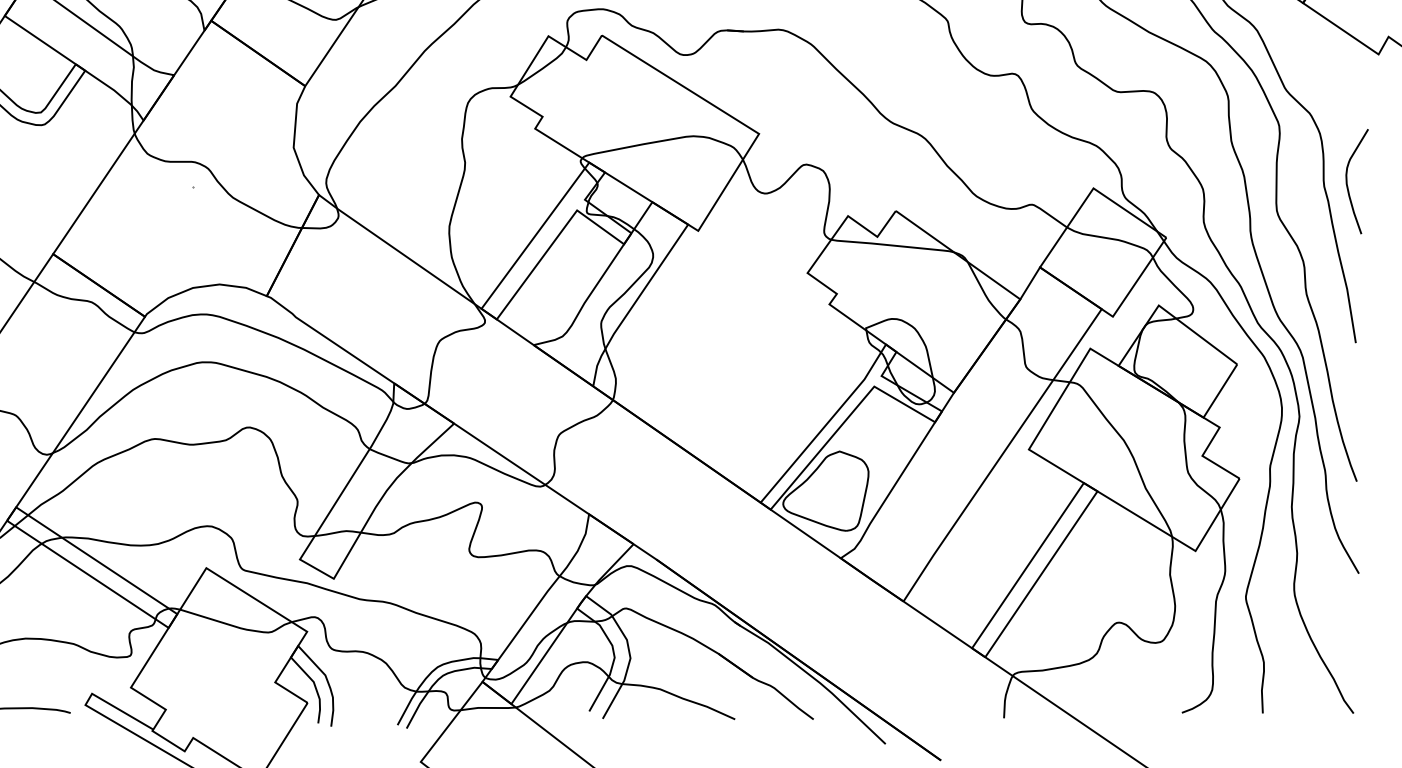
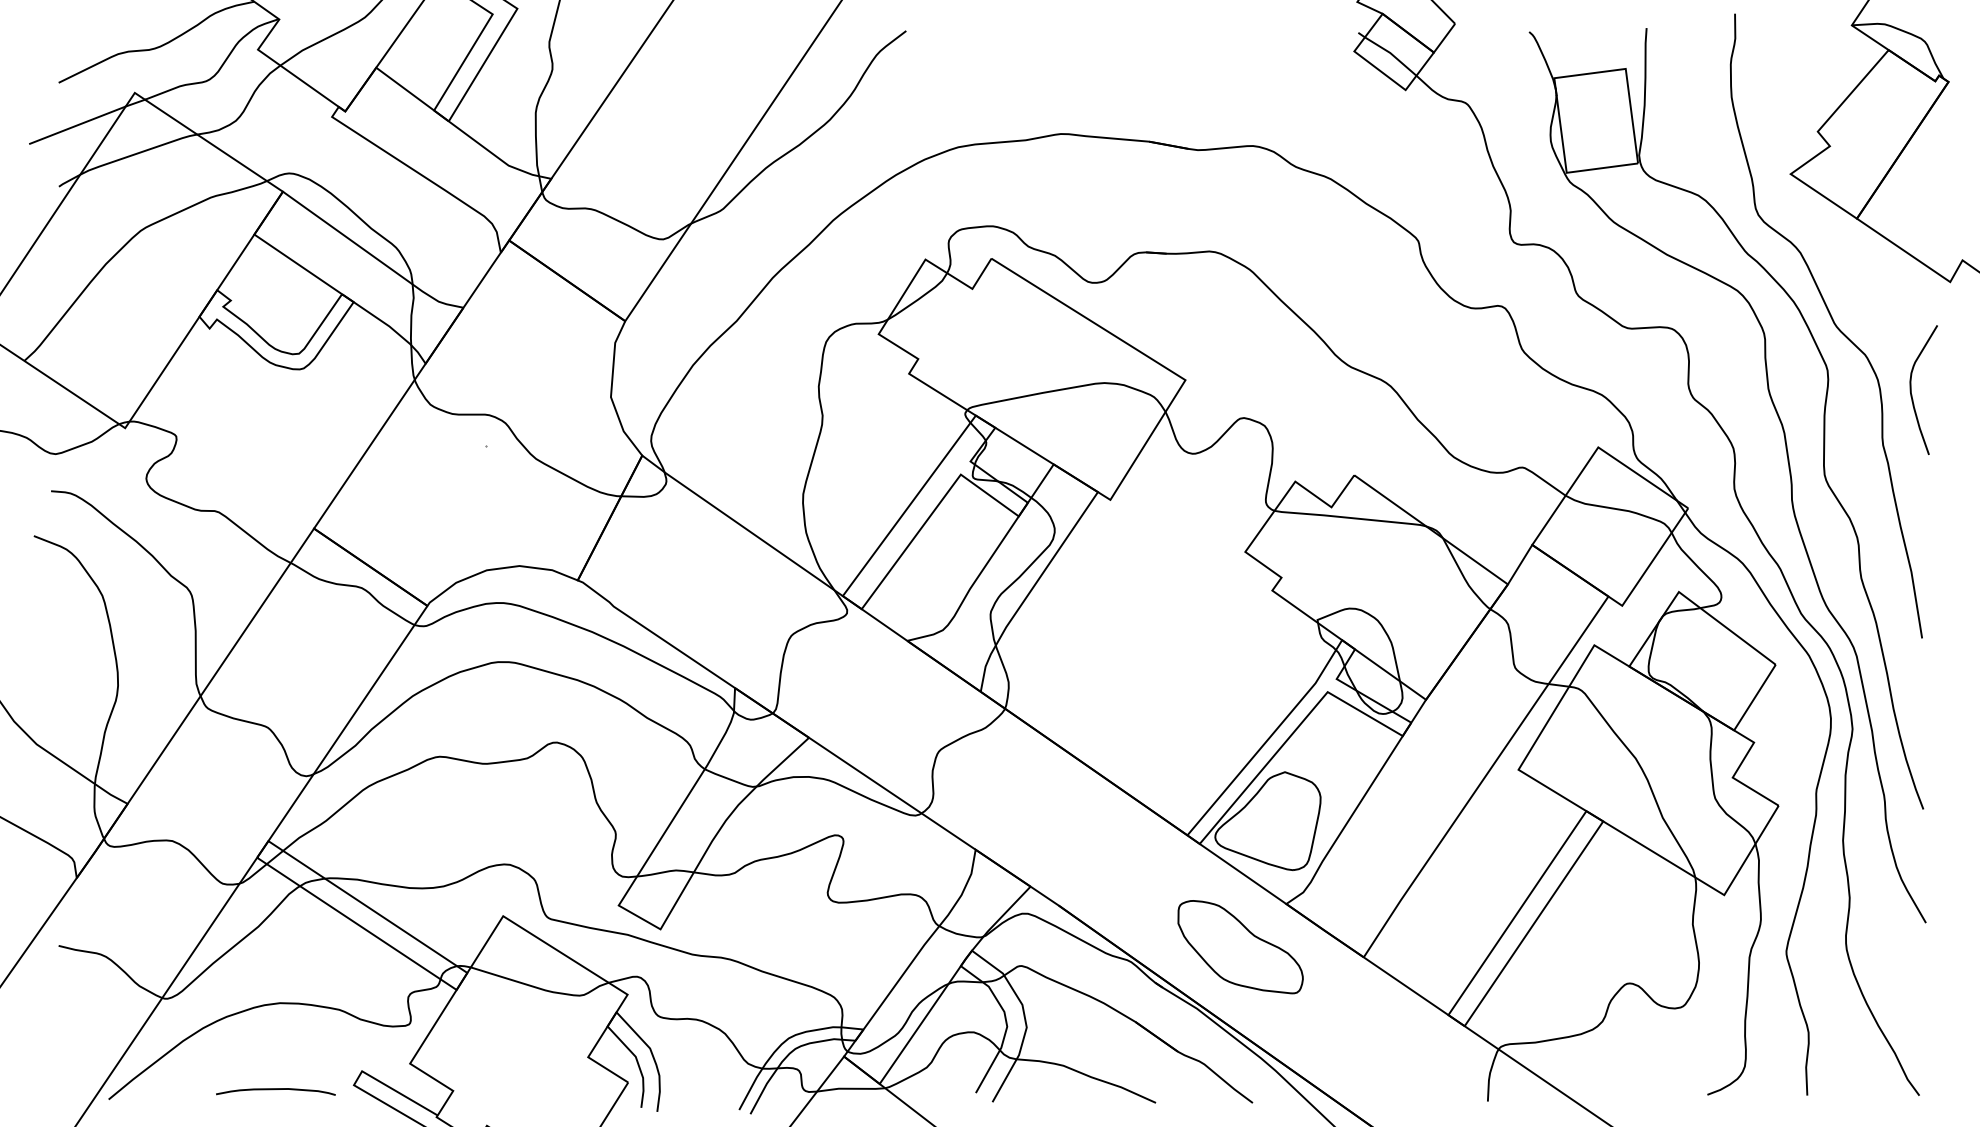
curve: (1347, 181) -> (1911, 389), moved
part: (803, 593) -> (1240, 947), added

